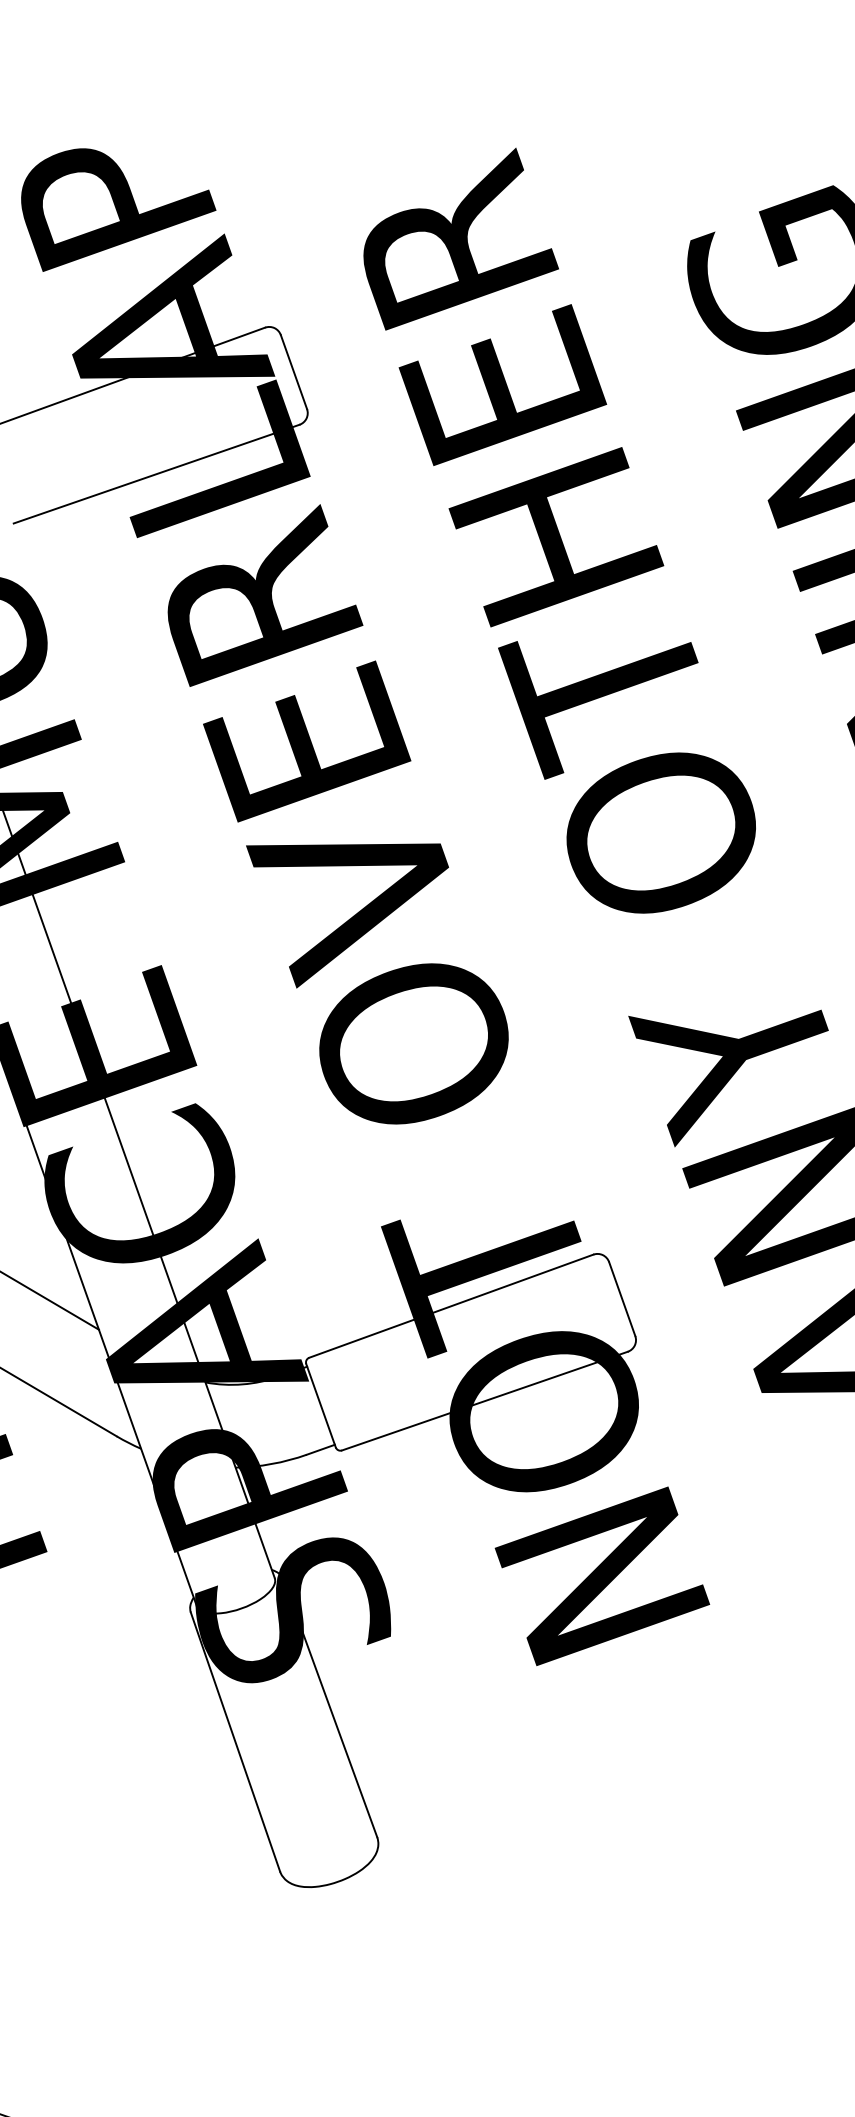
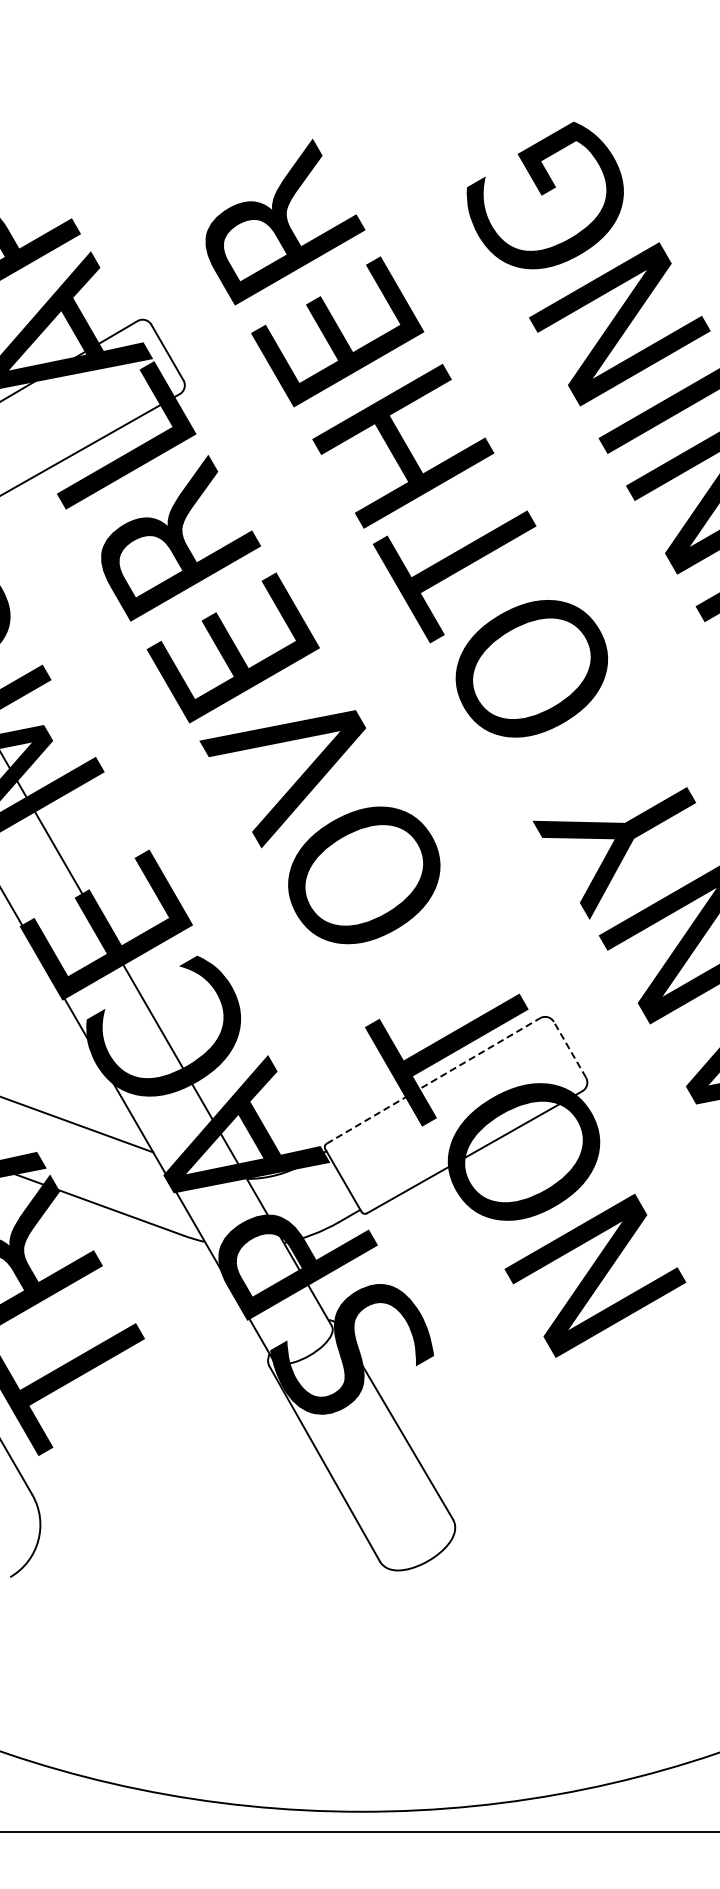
line: (621, 1298) -> (569, 1049), solid -> dashed
line: (451, 1305) -> (433, 1080), solid -> dashed

